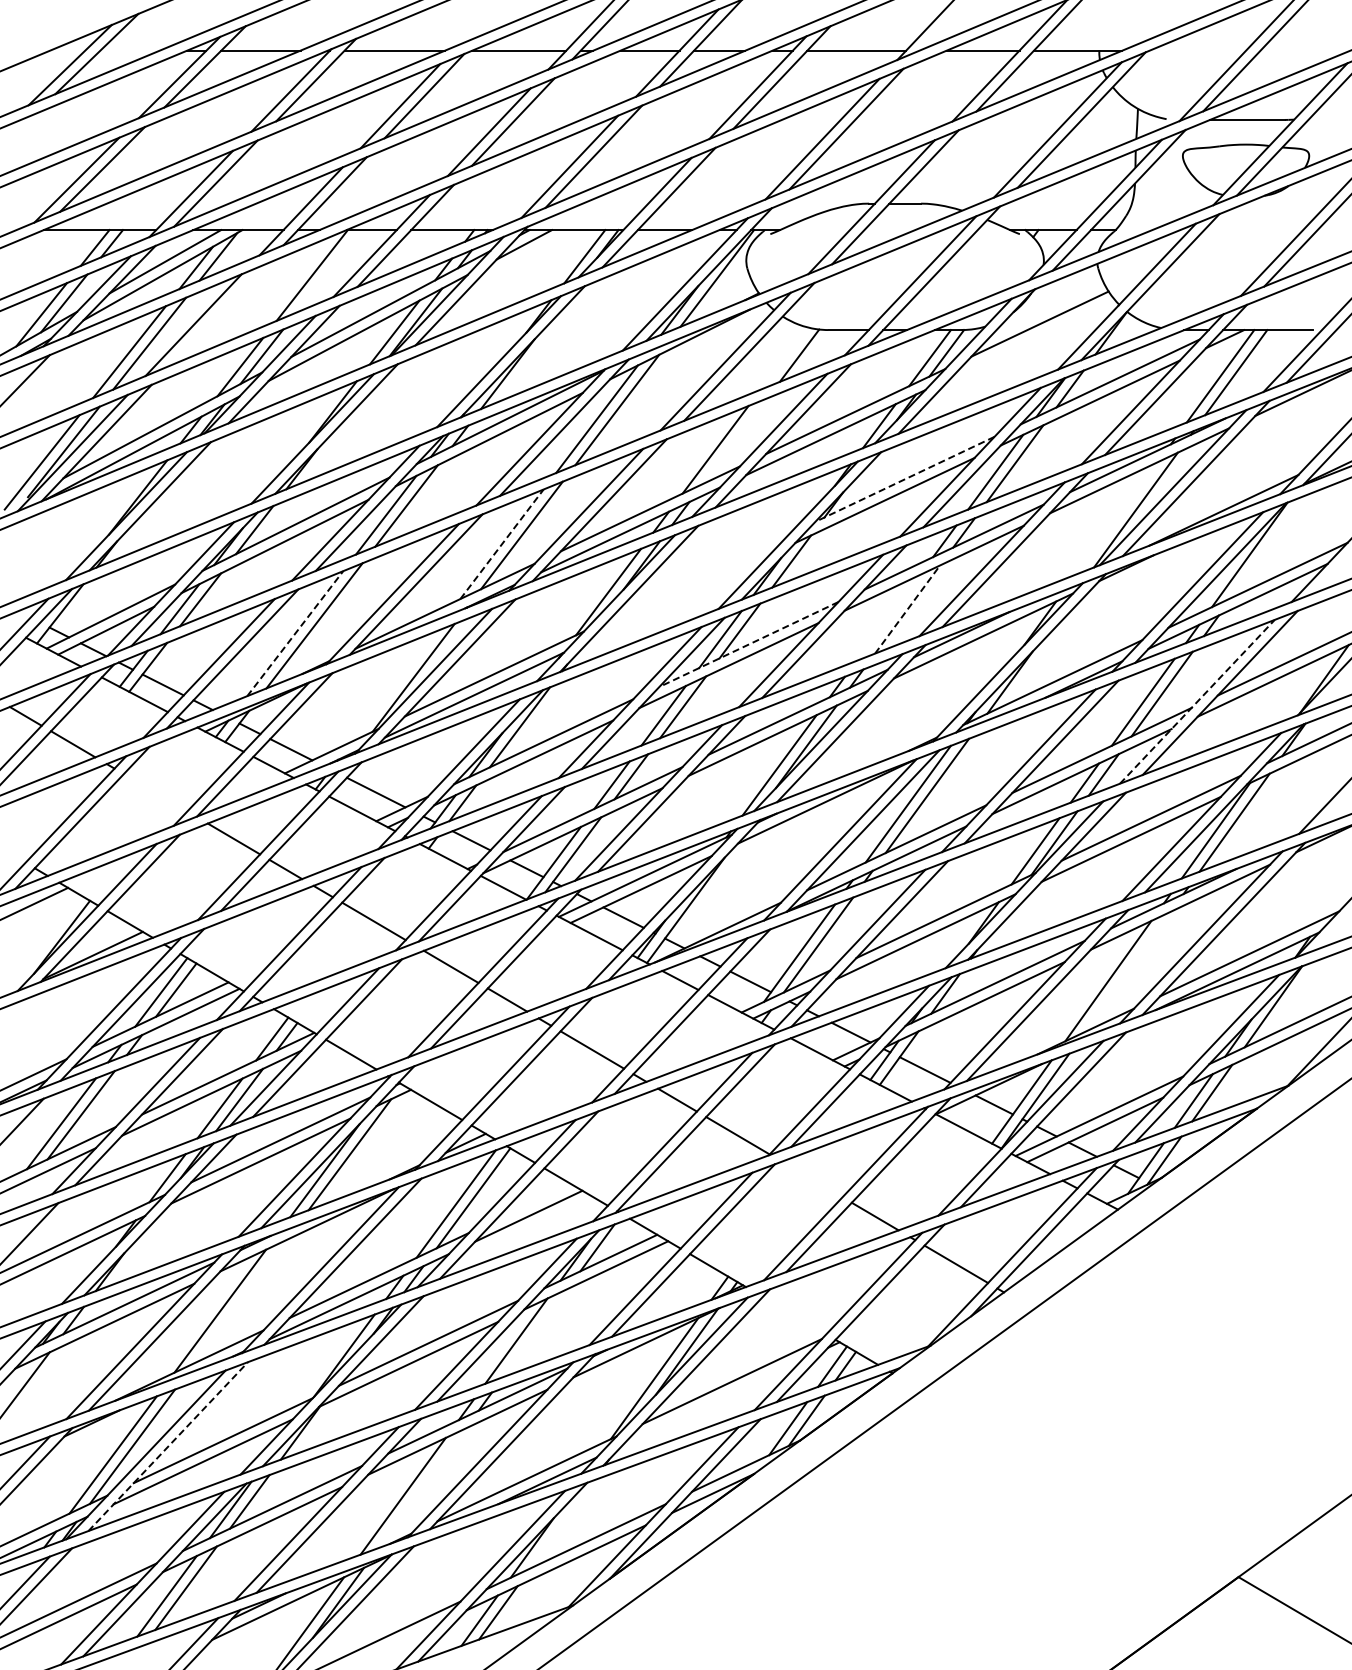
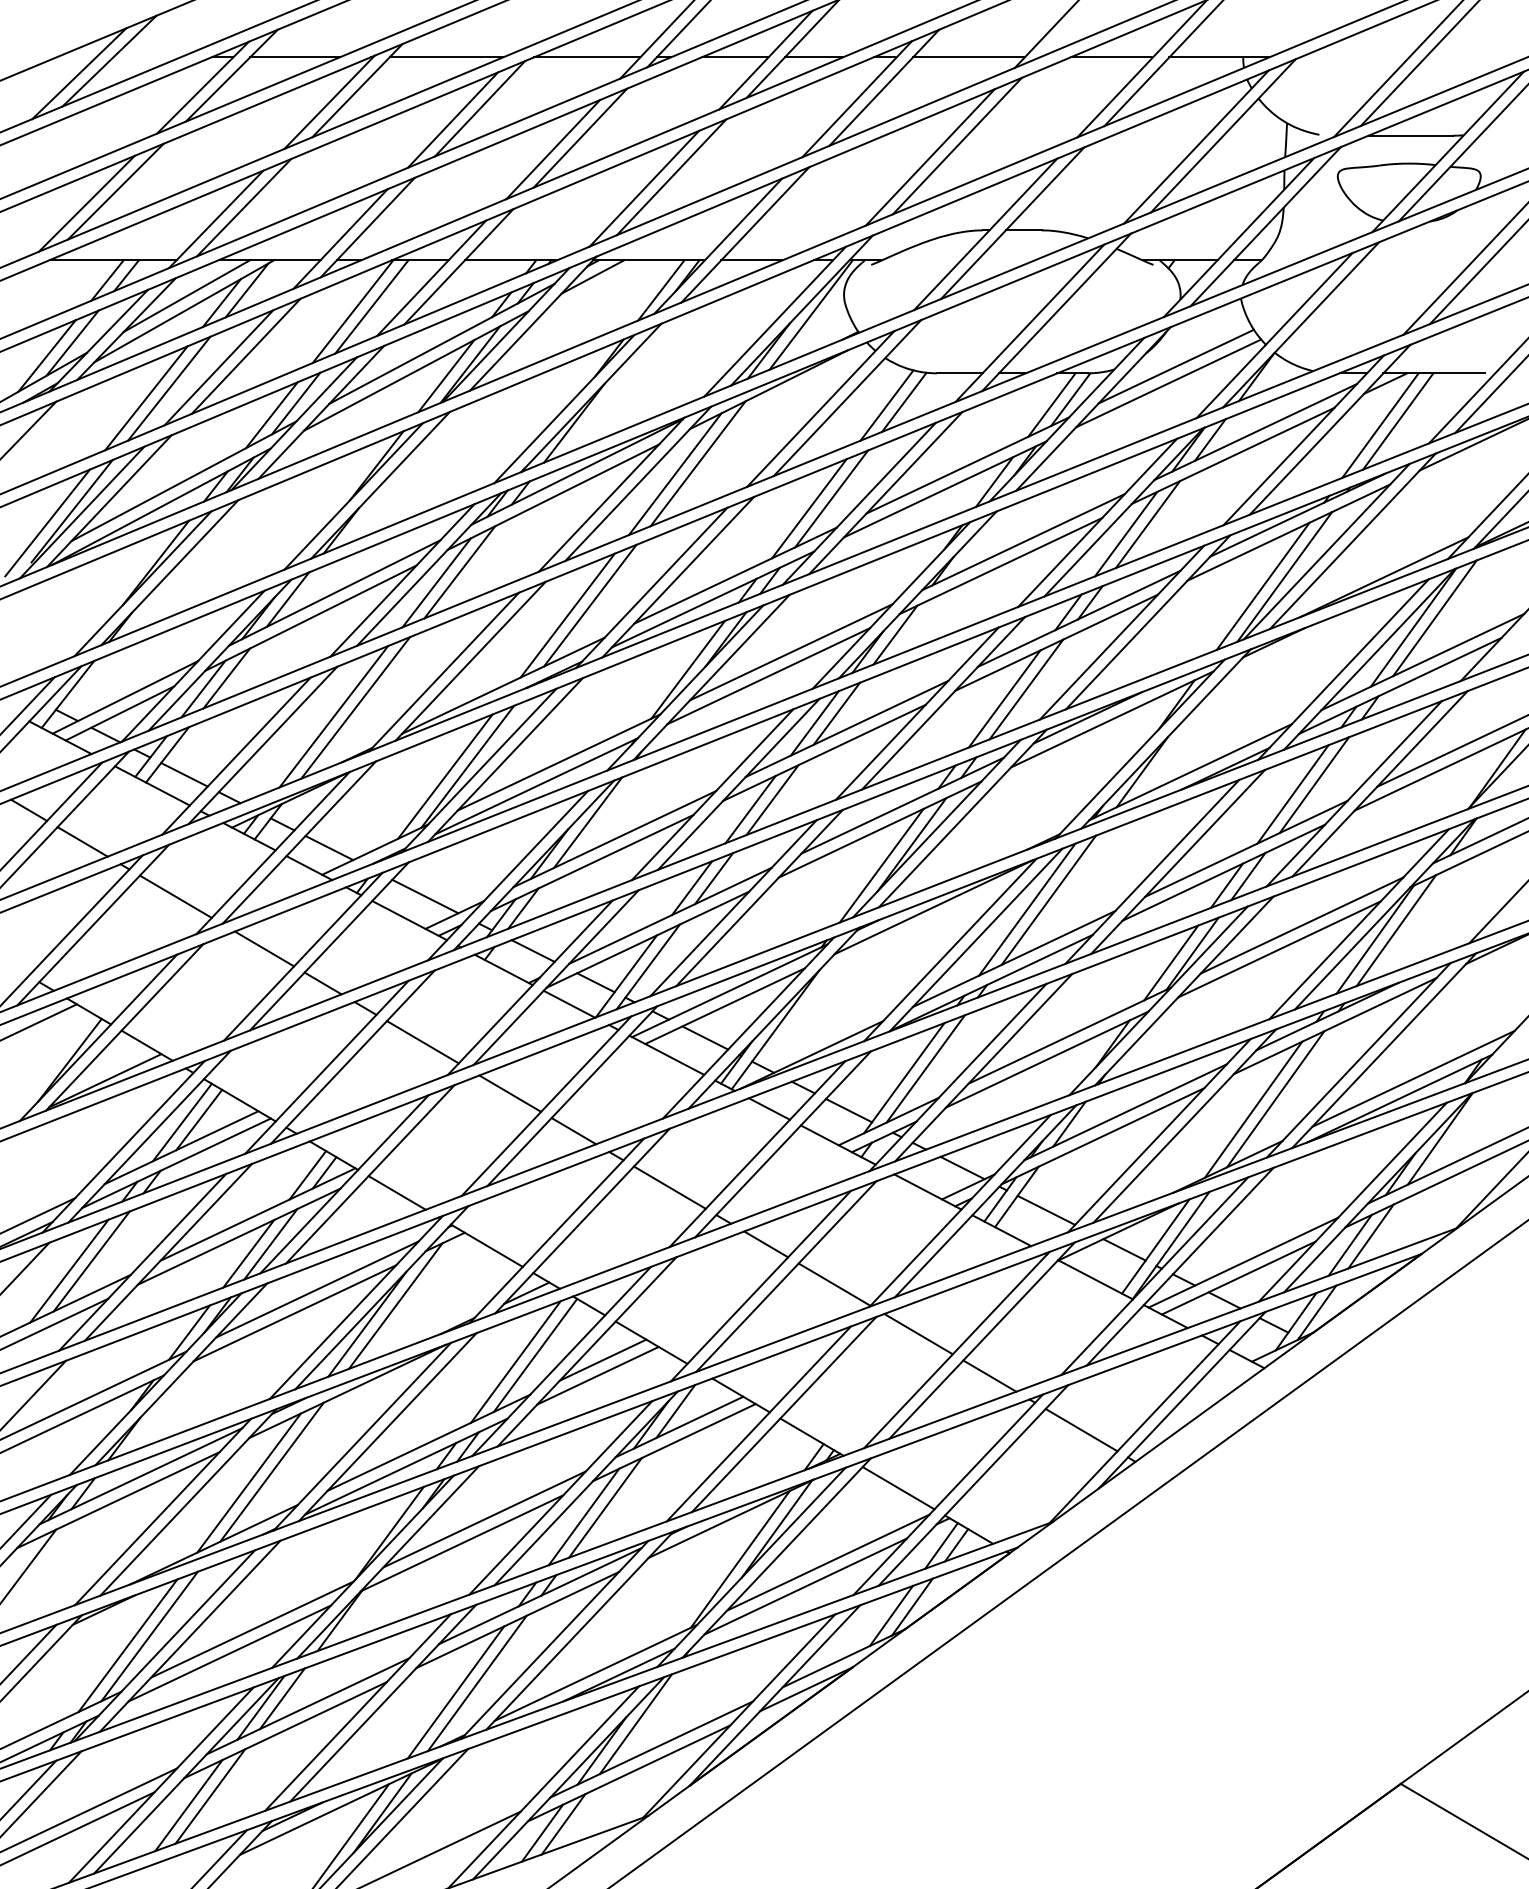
line: (328, 271) -> (371, 307), added
line: (217, 314) -> (245, 355), added
line: (1033, 338) -> (1168, 382), added
line: (783, 358) -> (886, 405), added
line: (735, 440) -> (831, 498), added
line: (904, 479) -> (1022, 542), dashed -> solid
line: (1116, 518) -> (1262, 586), added
line: (502, 544) -> (568, 615), dashed -> solid
line: (1268, 546) -> (1434, 618), added
line: (699, 576) -> (791, 652), added
line: (679, 597) -> (768, 675), added
line: (907, 609) -> (1026, 689), dashed -> solid
line: (887, 617) -> (1003, 698), added
line: (295, 633) -> (334, 716), dashed -> solid
line: (748, 644) -> (846, 729), dashed -> solid
line: (393, 686) -> (444, 776), added
line: (1197, 701) -> (1354, 793), dashed -> solid
line: (155, 792) -> (175, 896), added
line: (1127, 971) -> (1275, 1098), added
line: (811, 1179) -> (917, 1334), added
line: (533, 1202) -> (603, 1360), added
line: (240, 1301) -> (271, 1472), added
line: (794, 1315) -> (898, 1487), added
line: (535, 1333) -> (605, 1508), added
line: (711, 1402) -> (804, 1586), added
line: (168, 1446) -> (190, 1636), dashed -> solid
line: (421, 1488) -> (476, 1683), added
line: (562, 1524) -> (636, 1724), added

